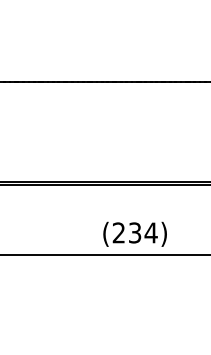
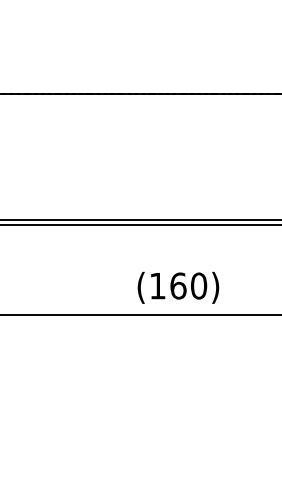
text: (135, 232) -> (178, 285), (234) -> (160)

